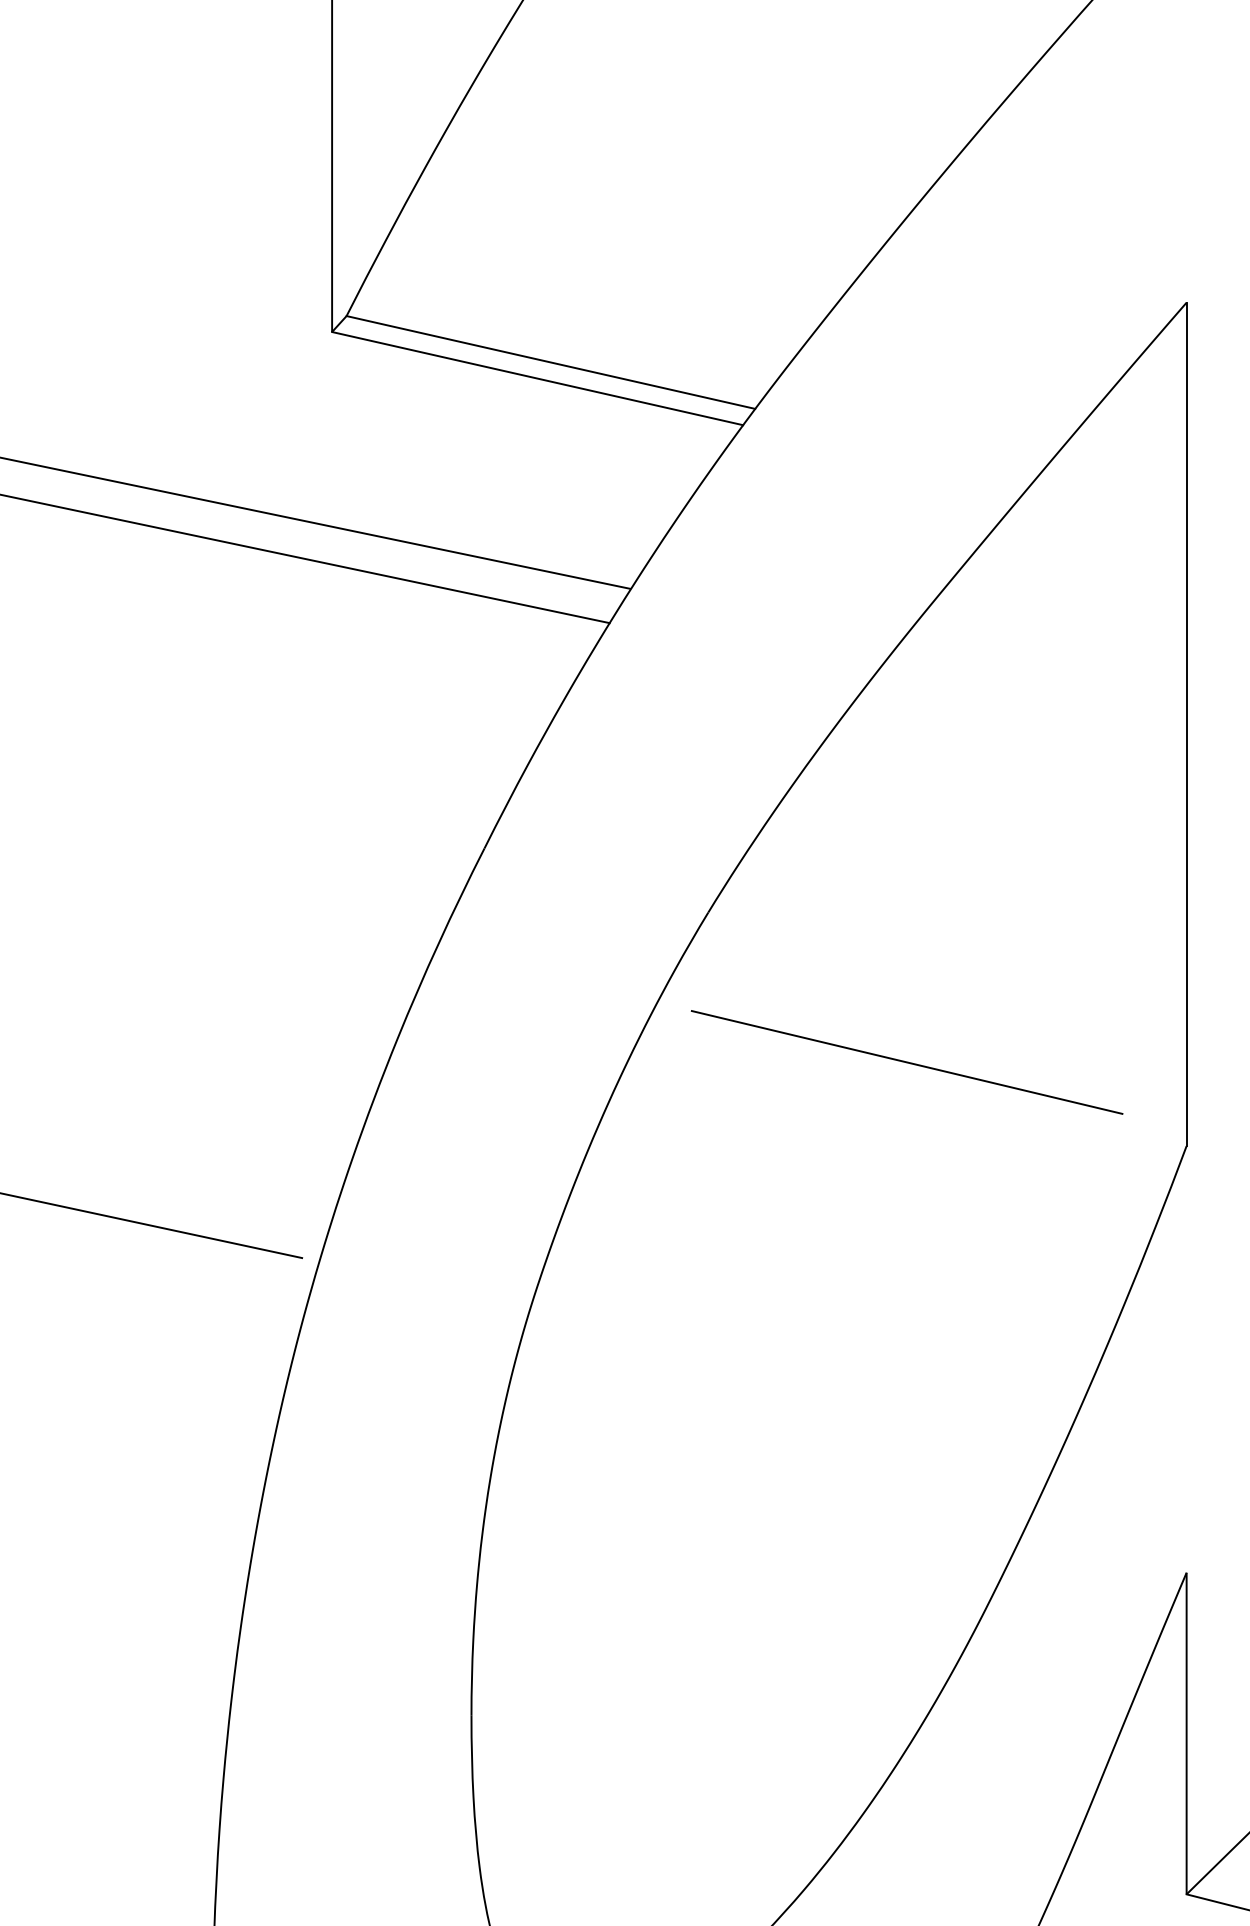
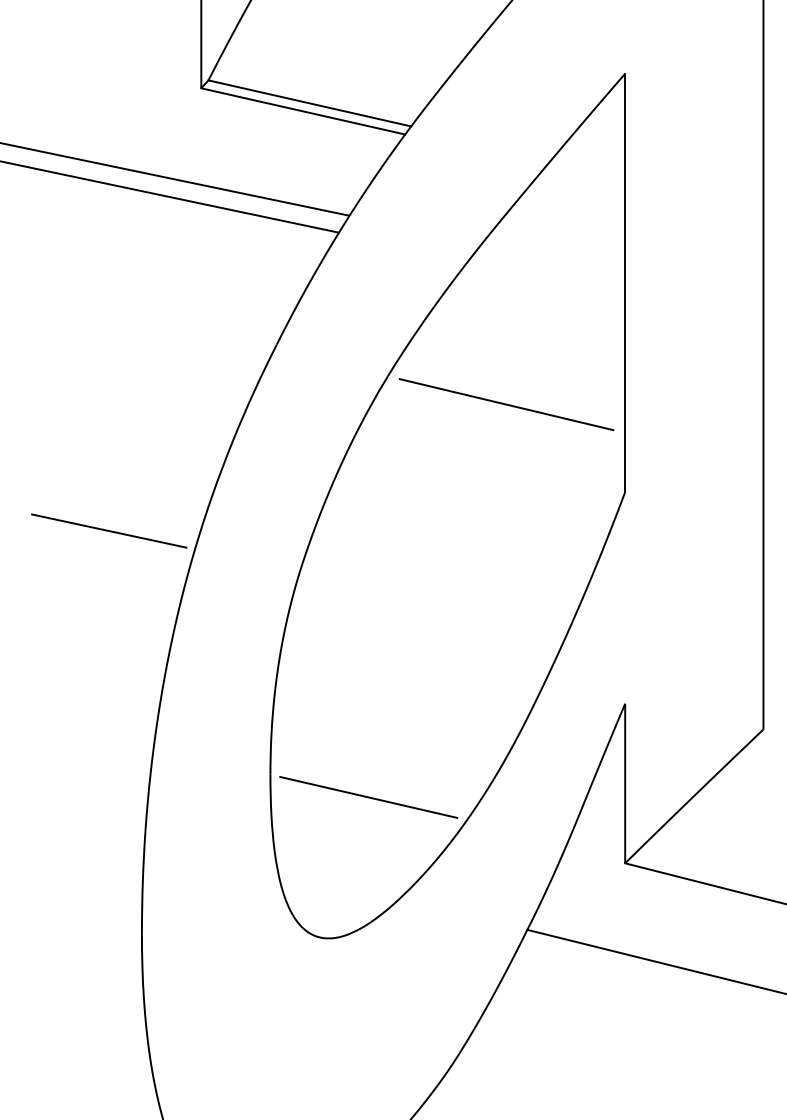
line: (907, 1062) -> (506, 404), moved
line: (669, 1759) -> (368, 796), added

